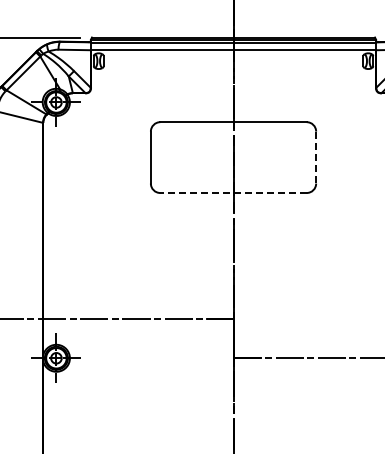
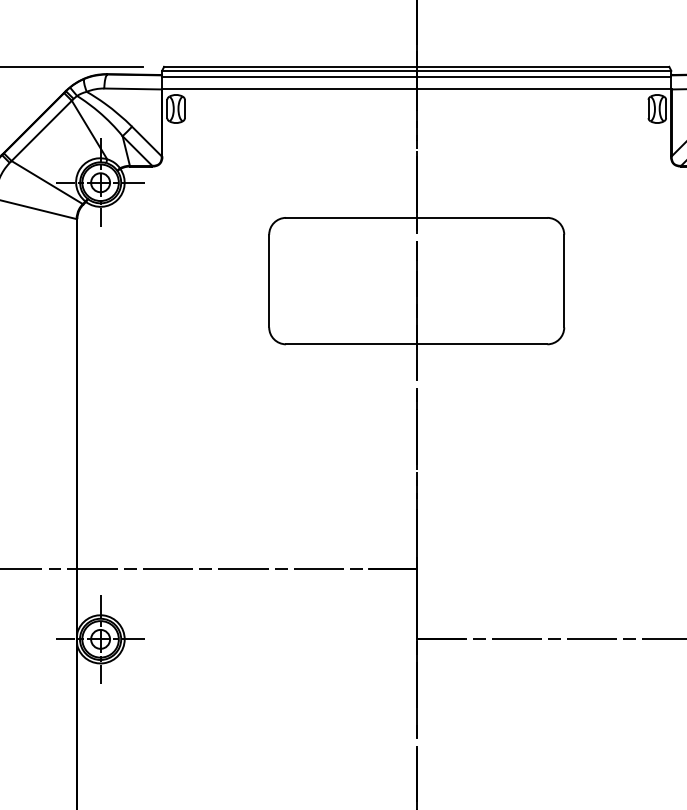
line: (316, 157) -> (564, 280), dashed -> solid
line: (233, 193) -> (416, 345), dashed -> solid

